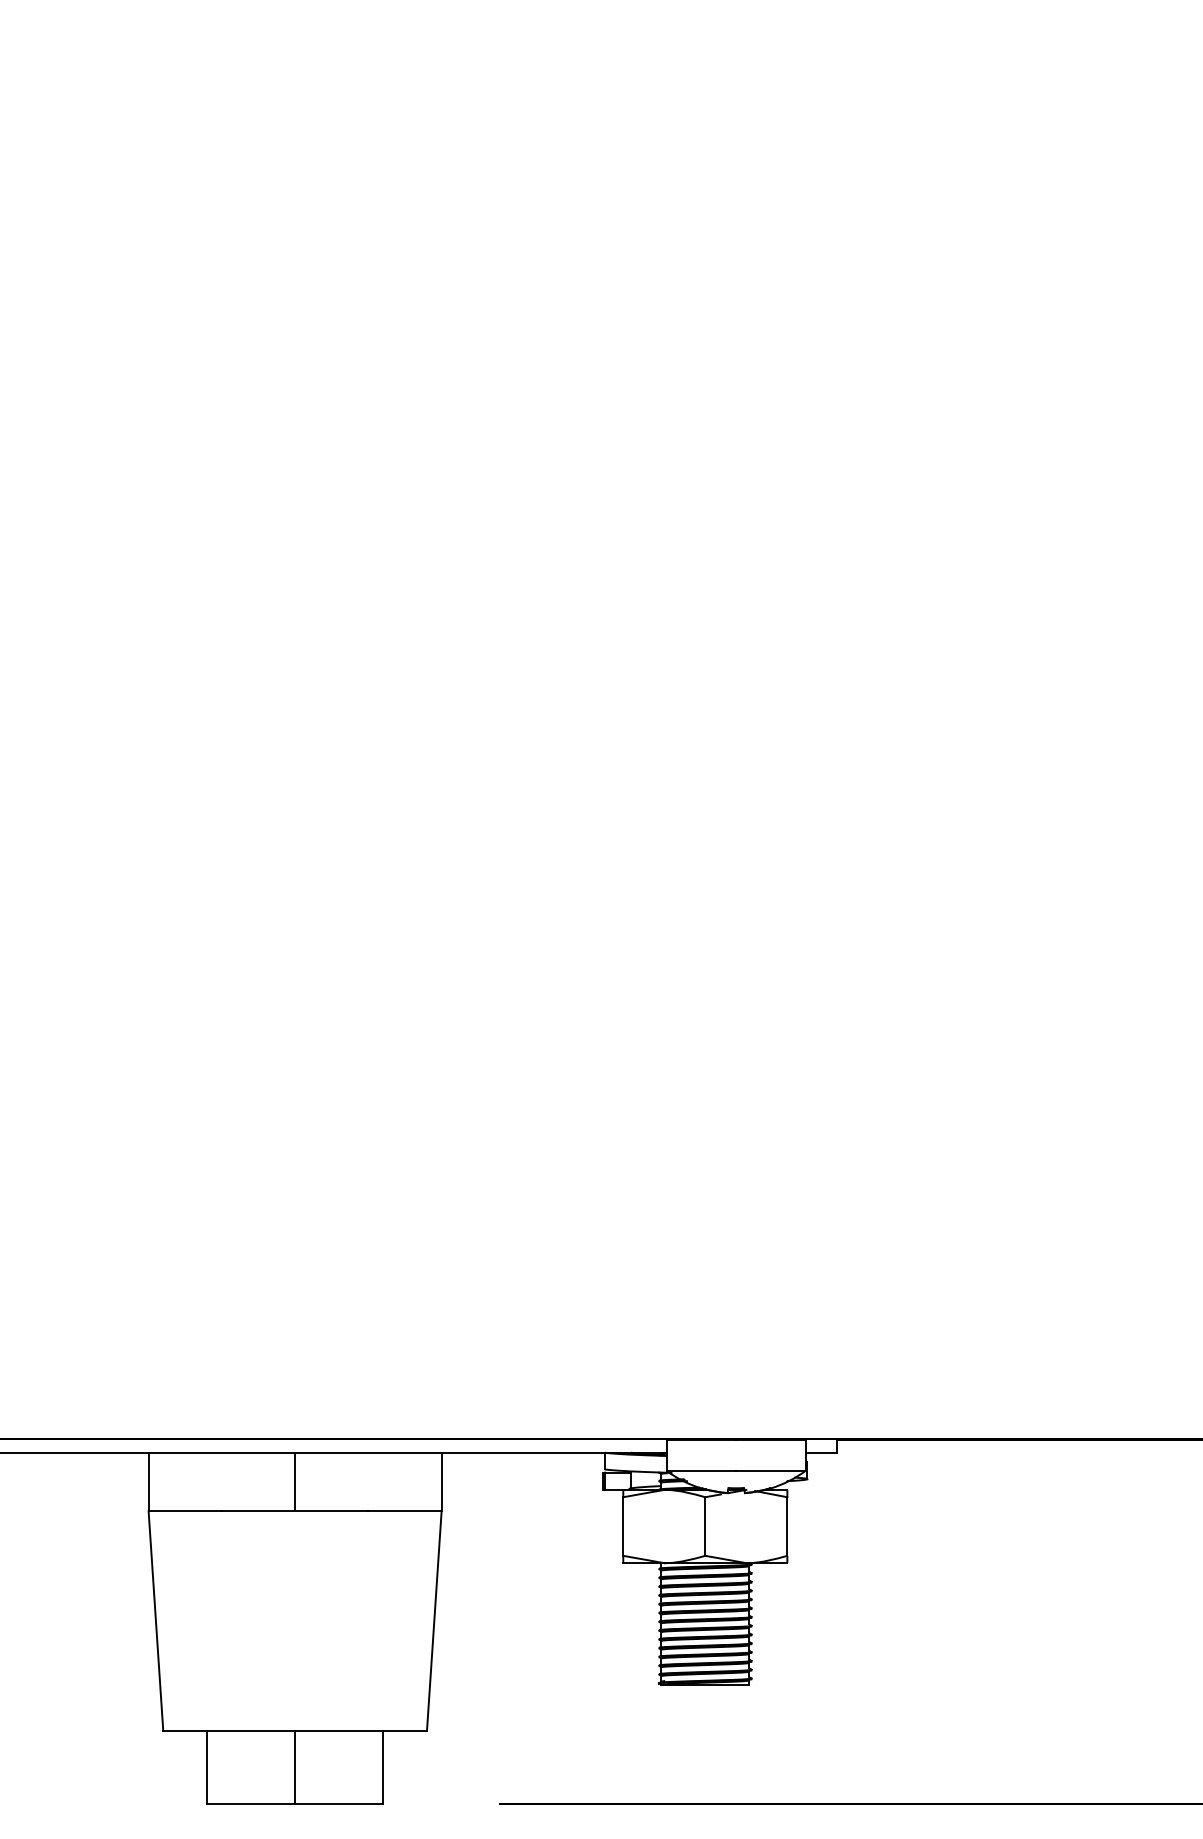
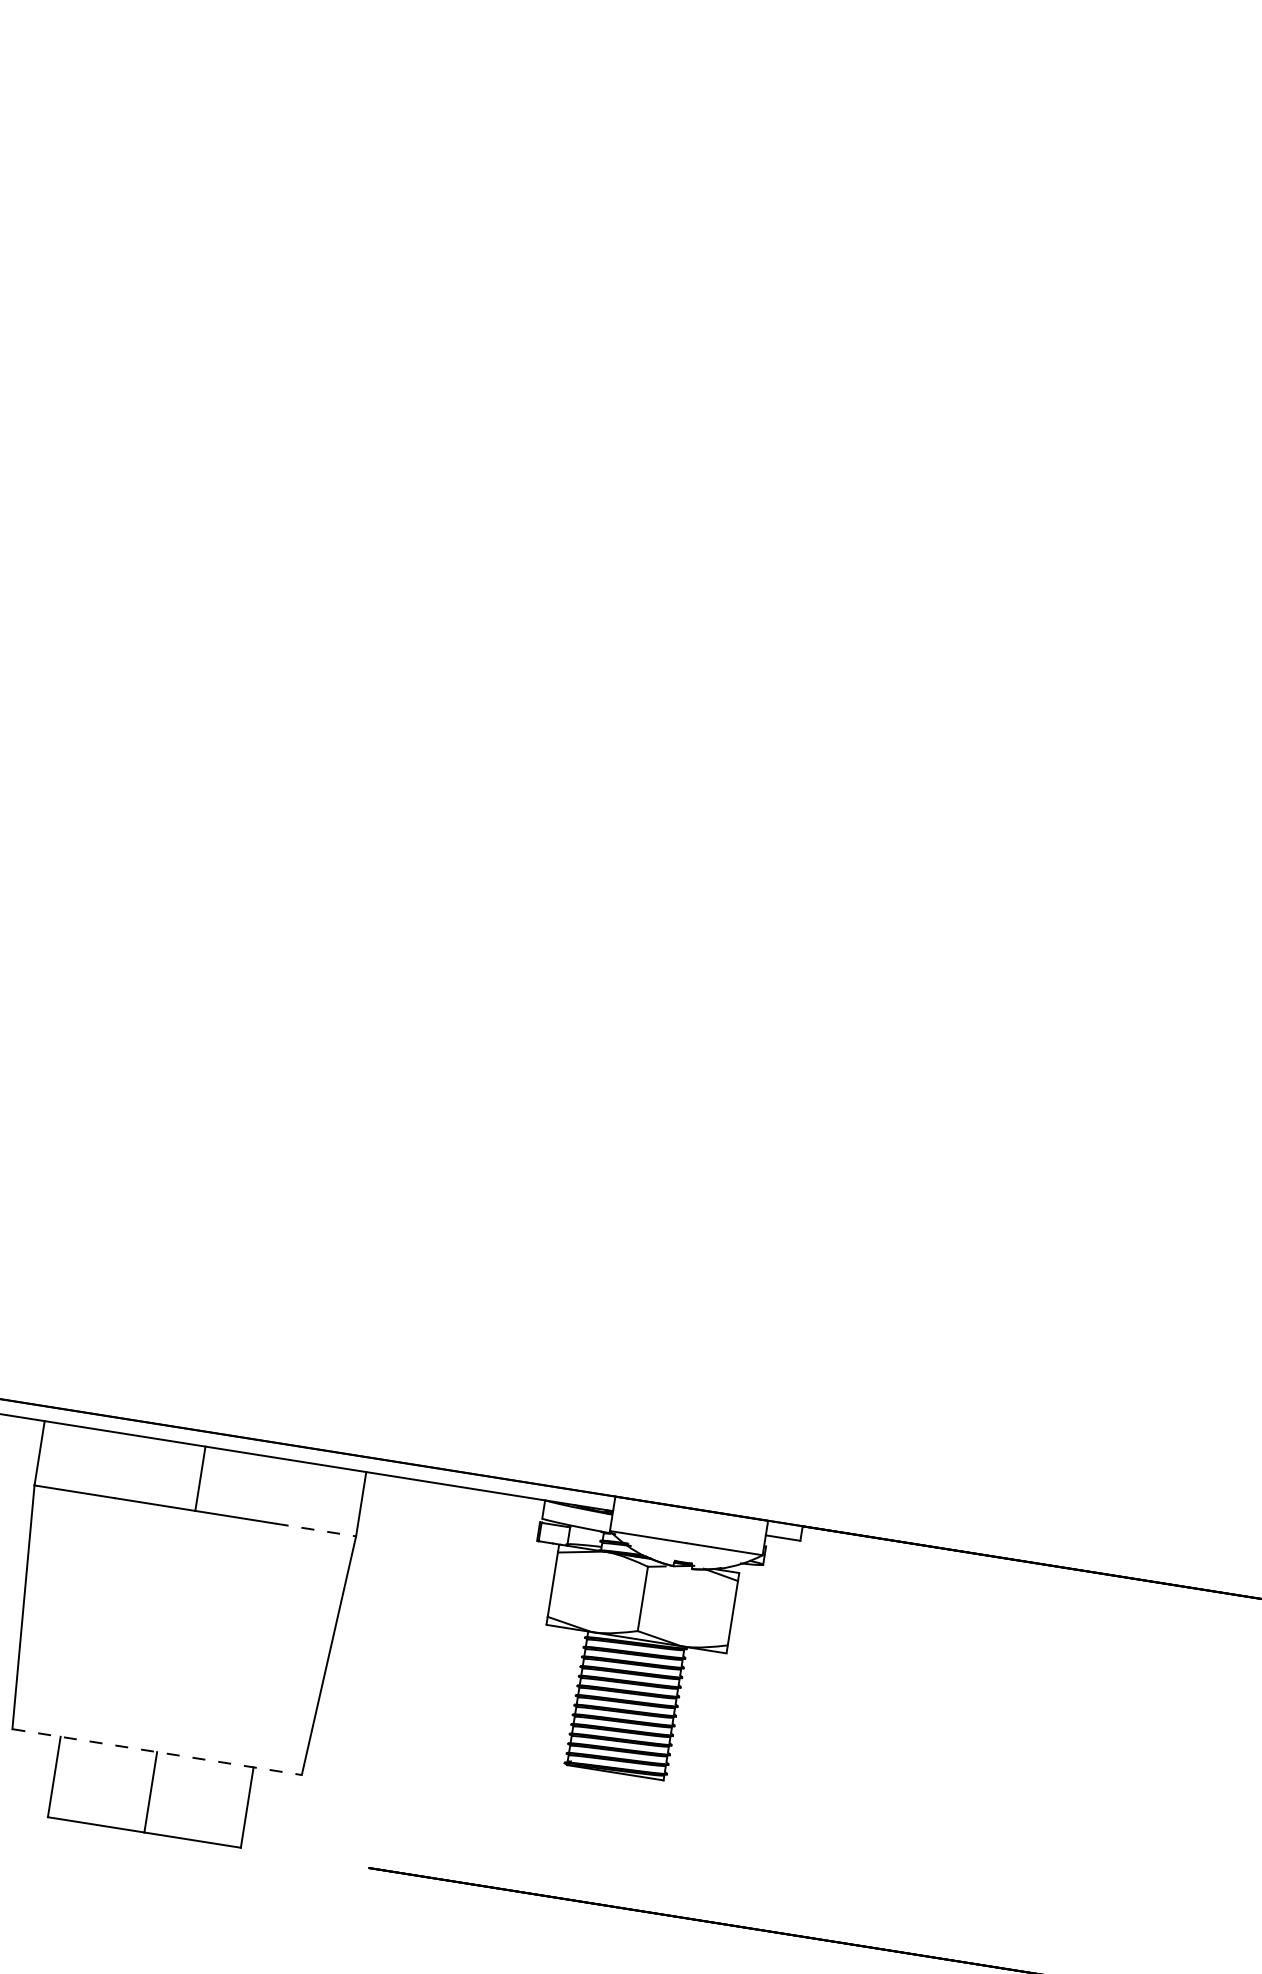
line: (405, 1511) -> (316, 1530), solid -> dashed
line: (295, 1731) -> (157, 1752), solid -> dashed

